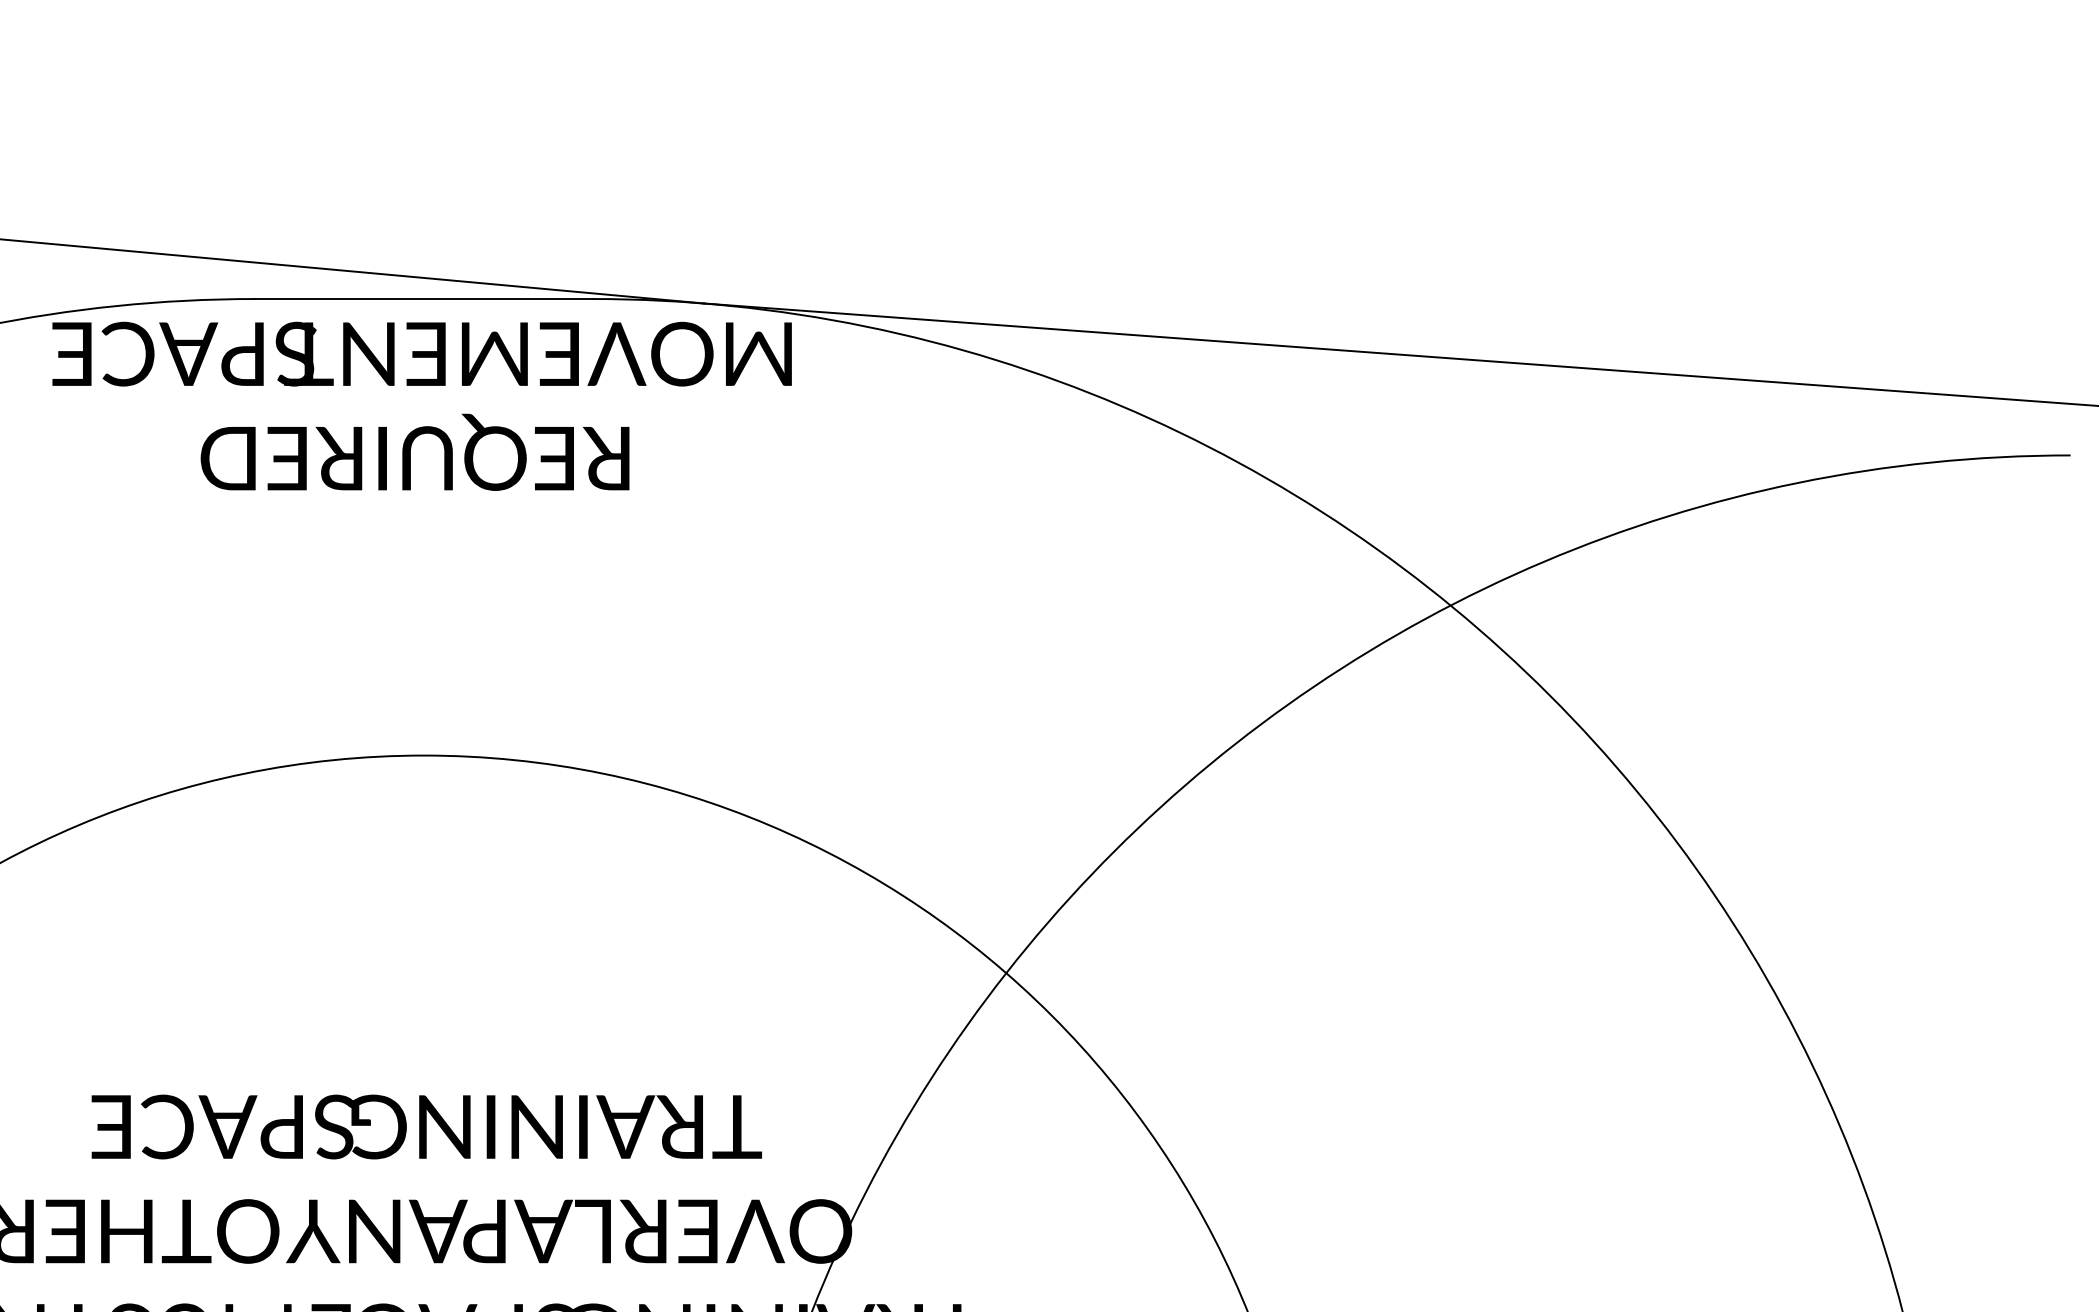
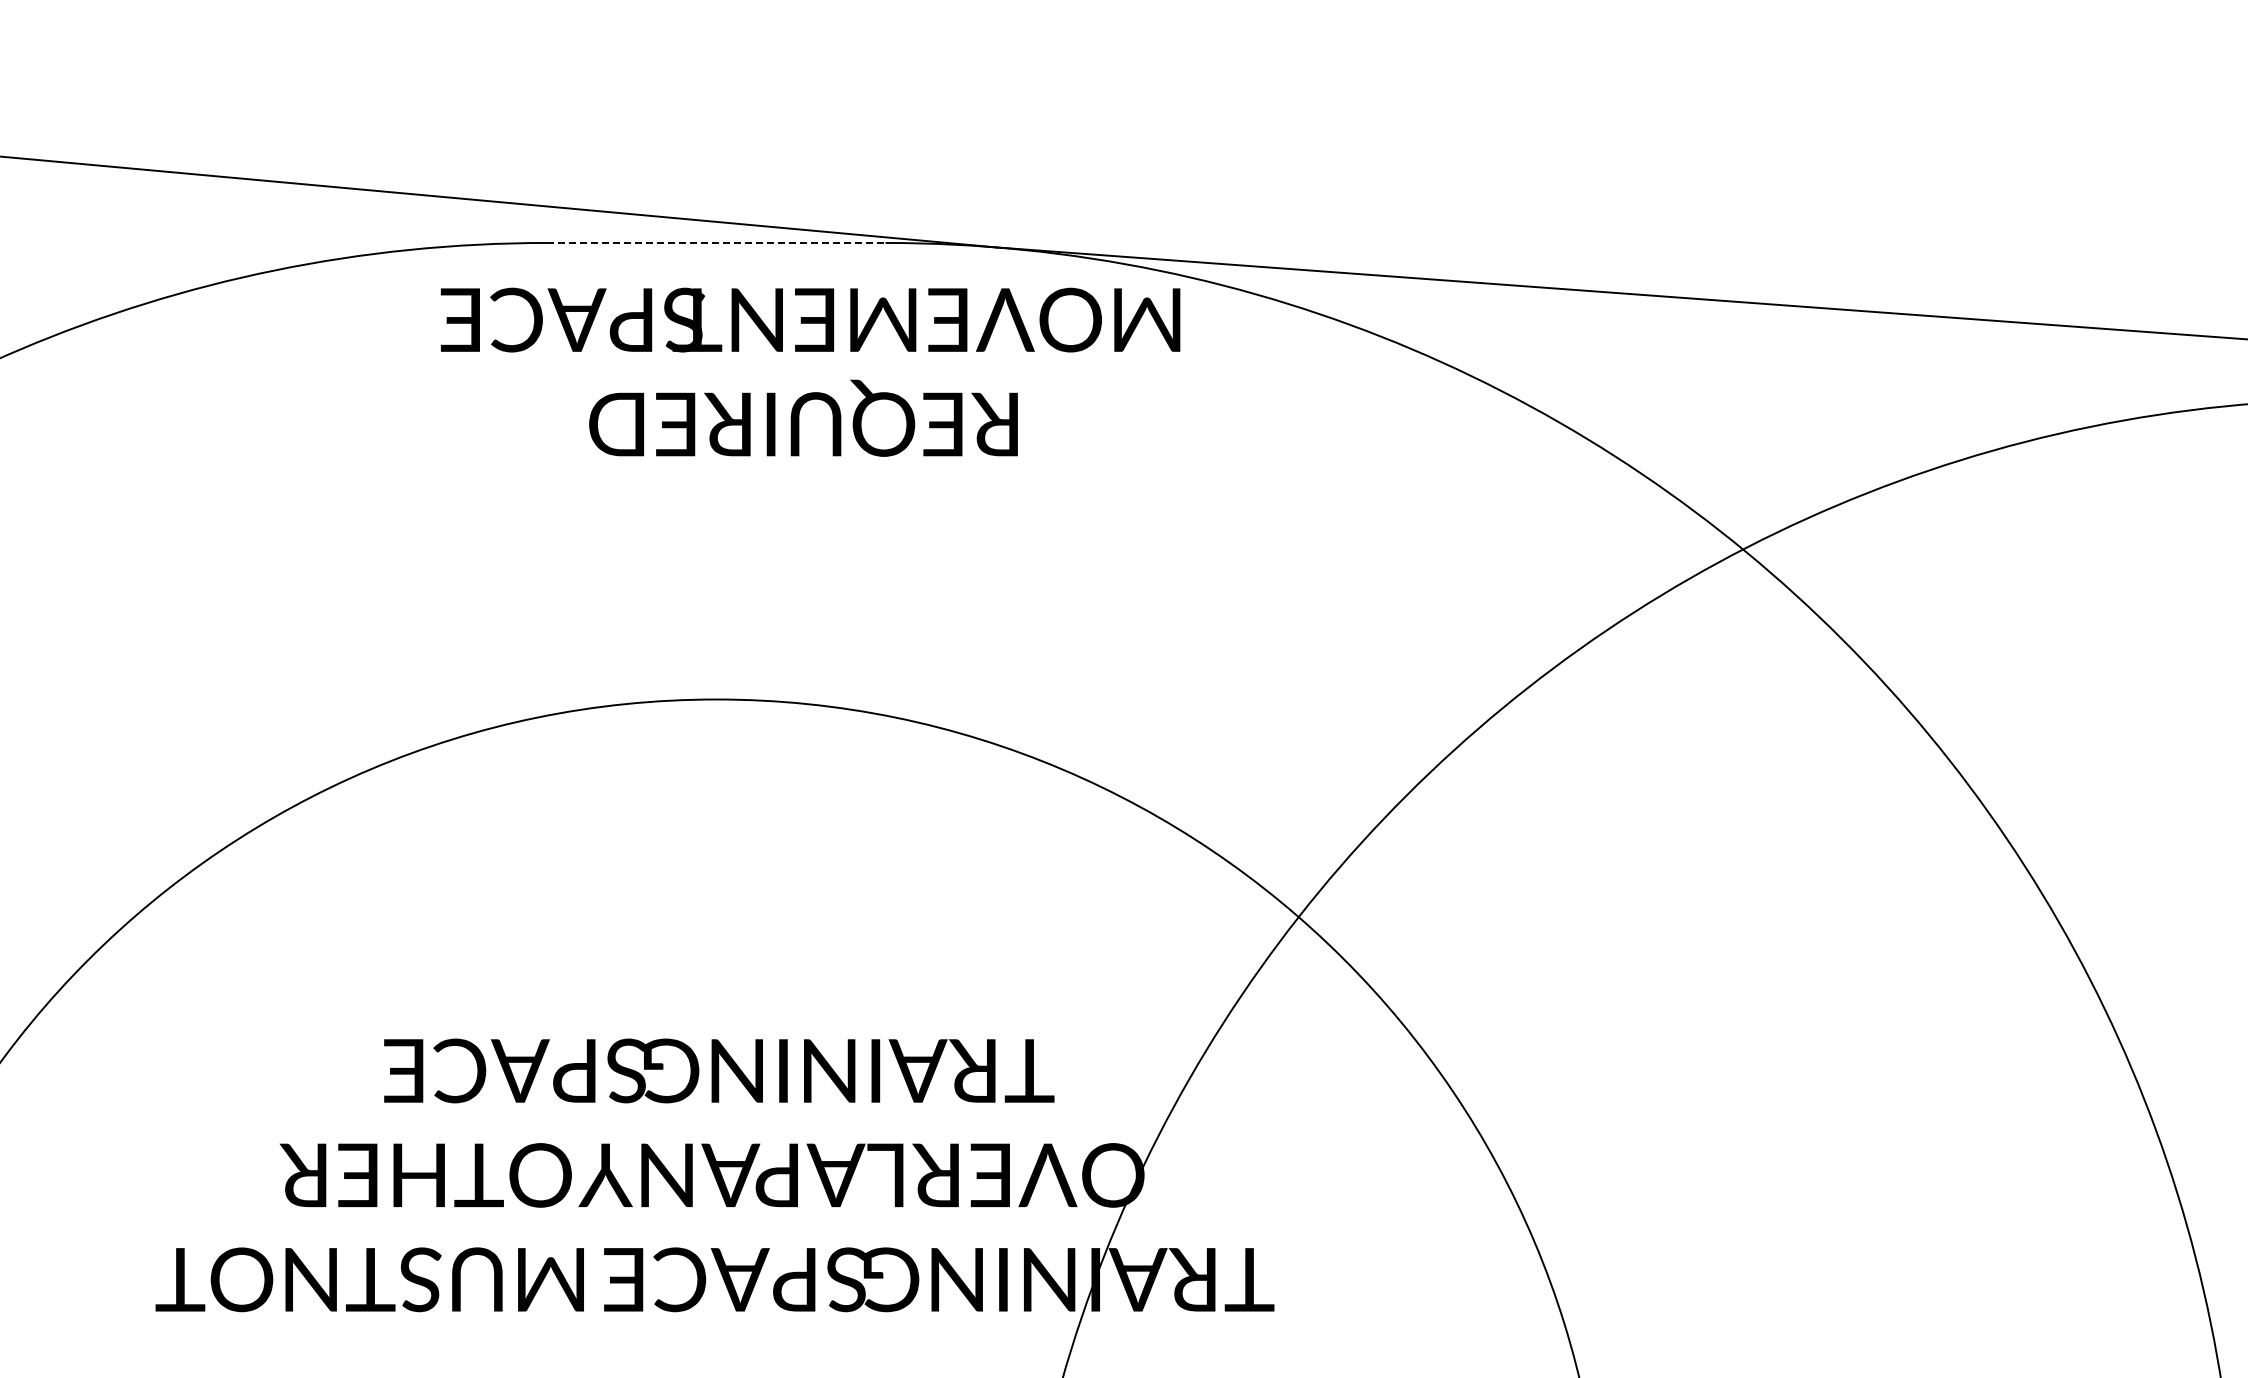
line: (424, 298) -> (716, 242), solid -> dashed
text: (422, 405) -> (810, 371), moved

